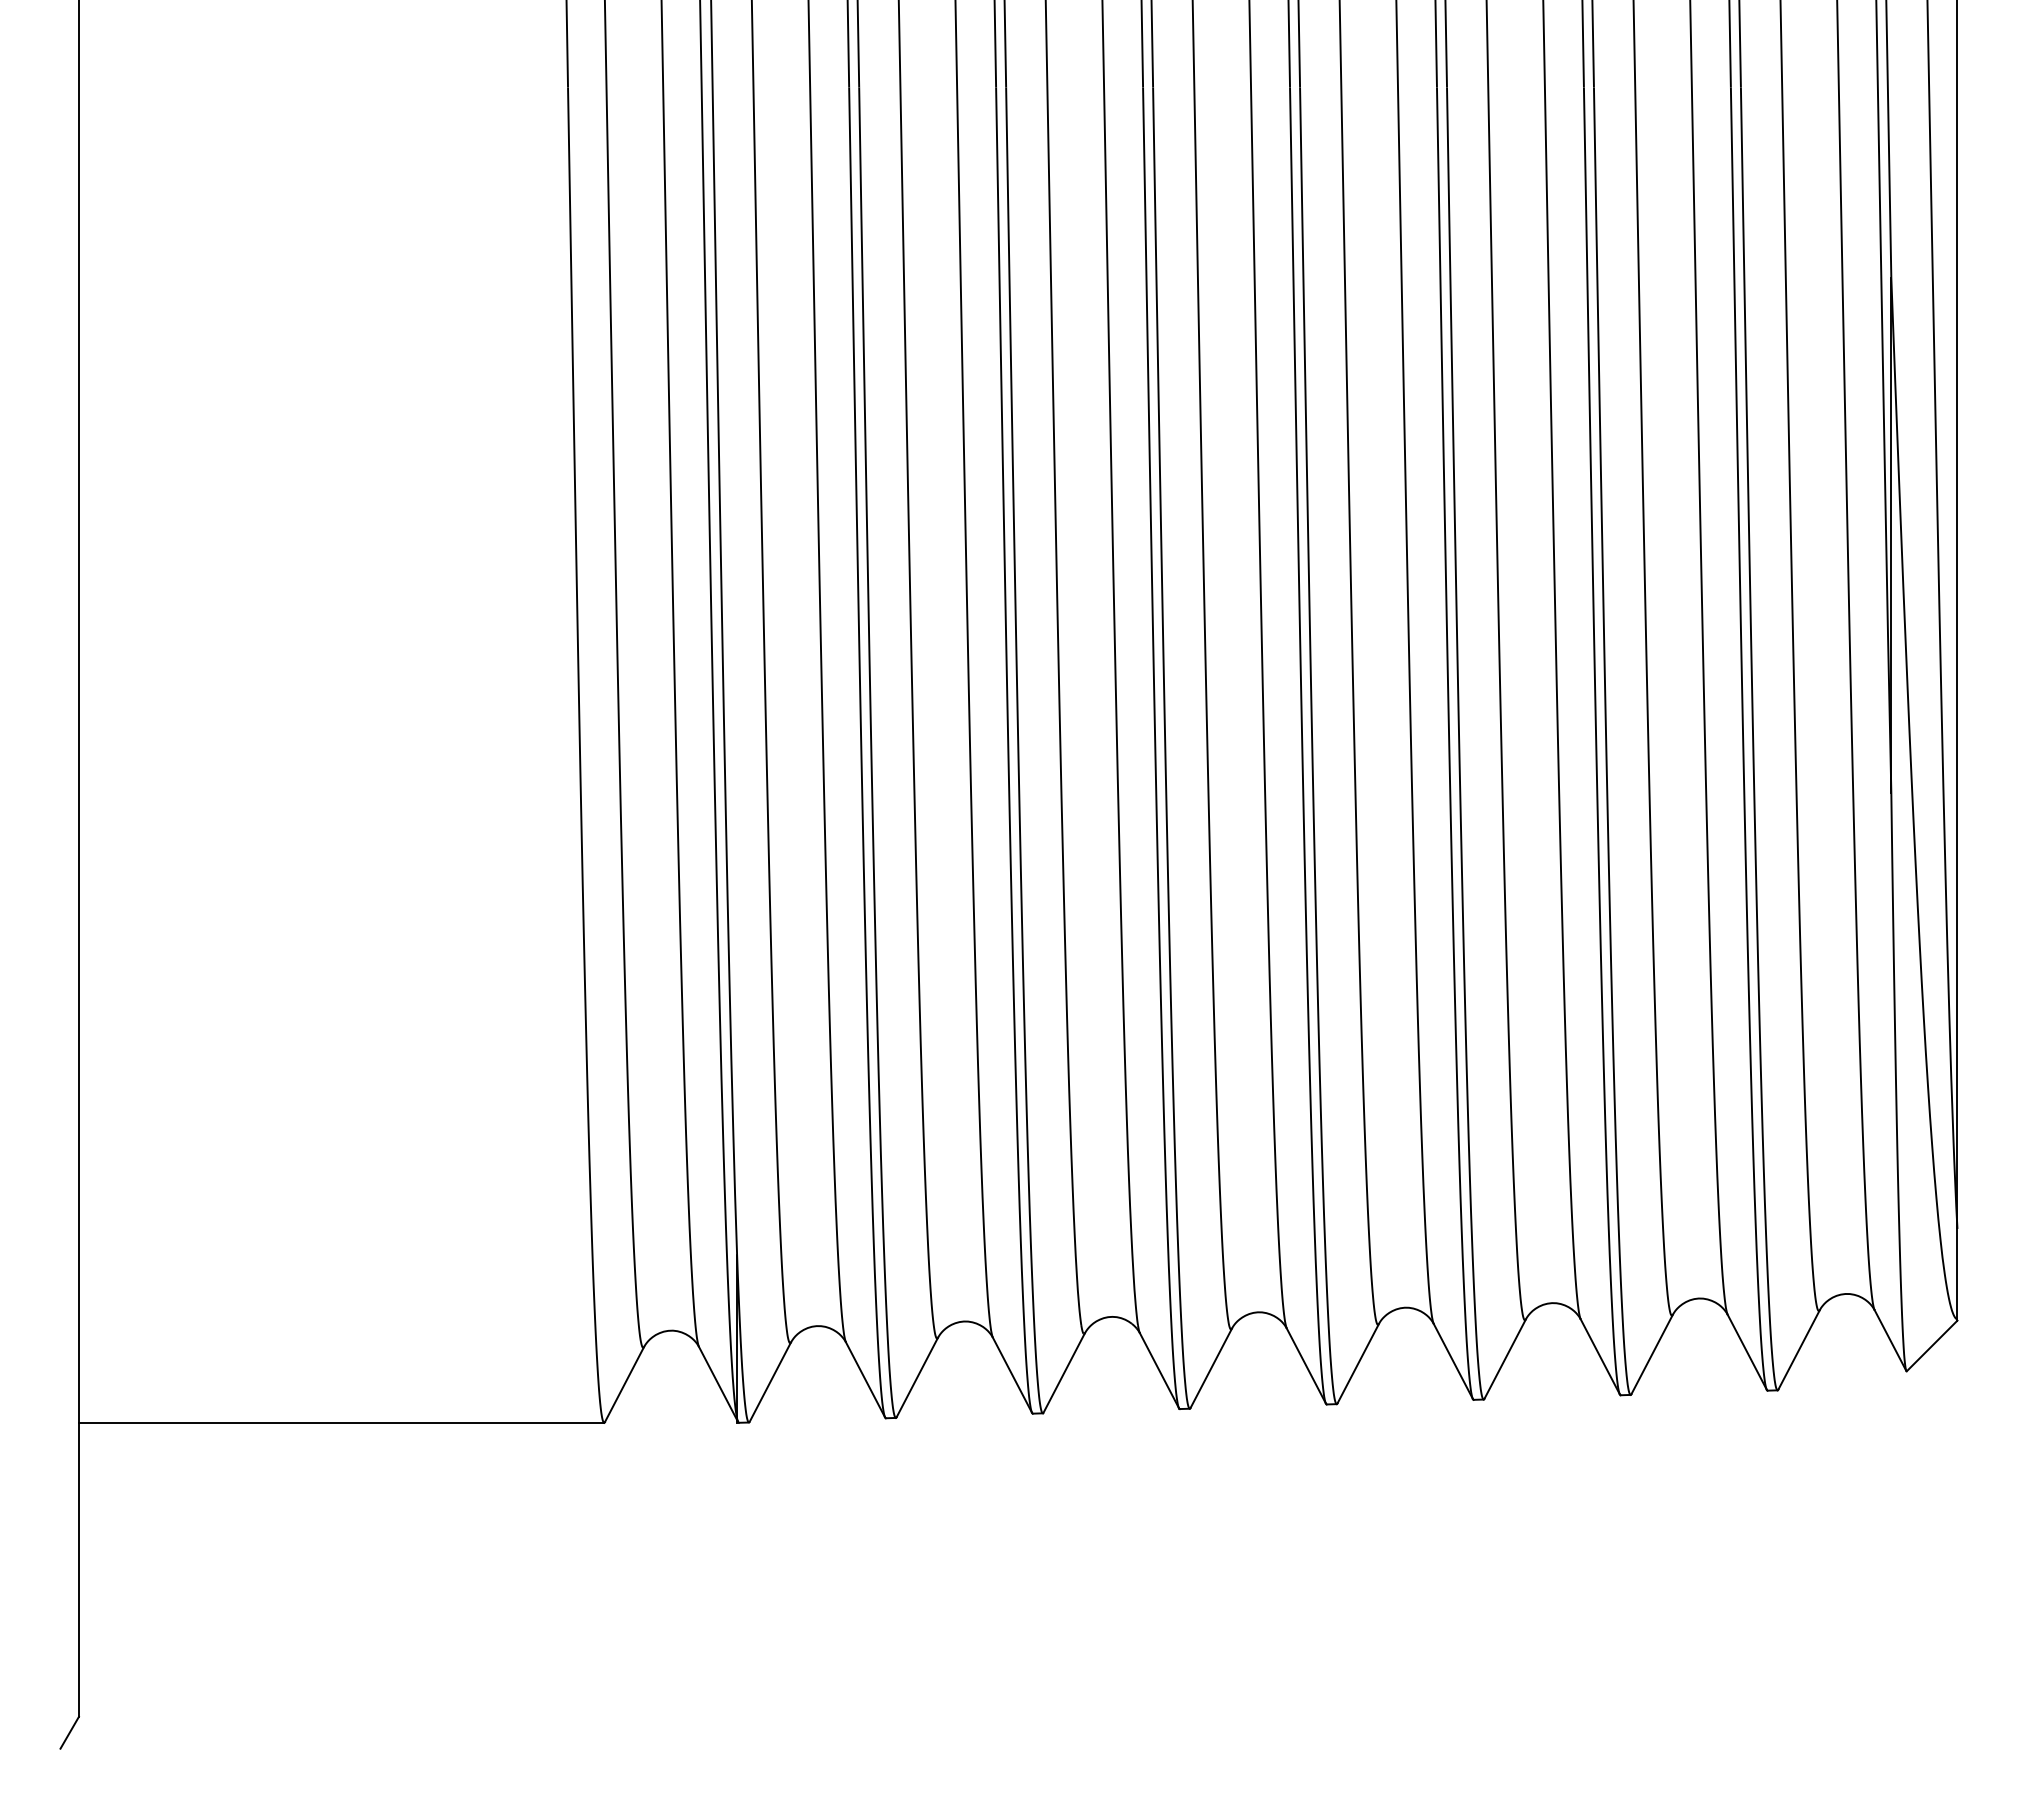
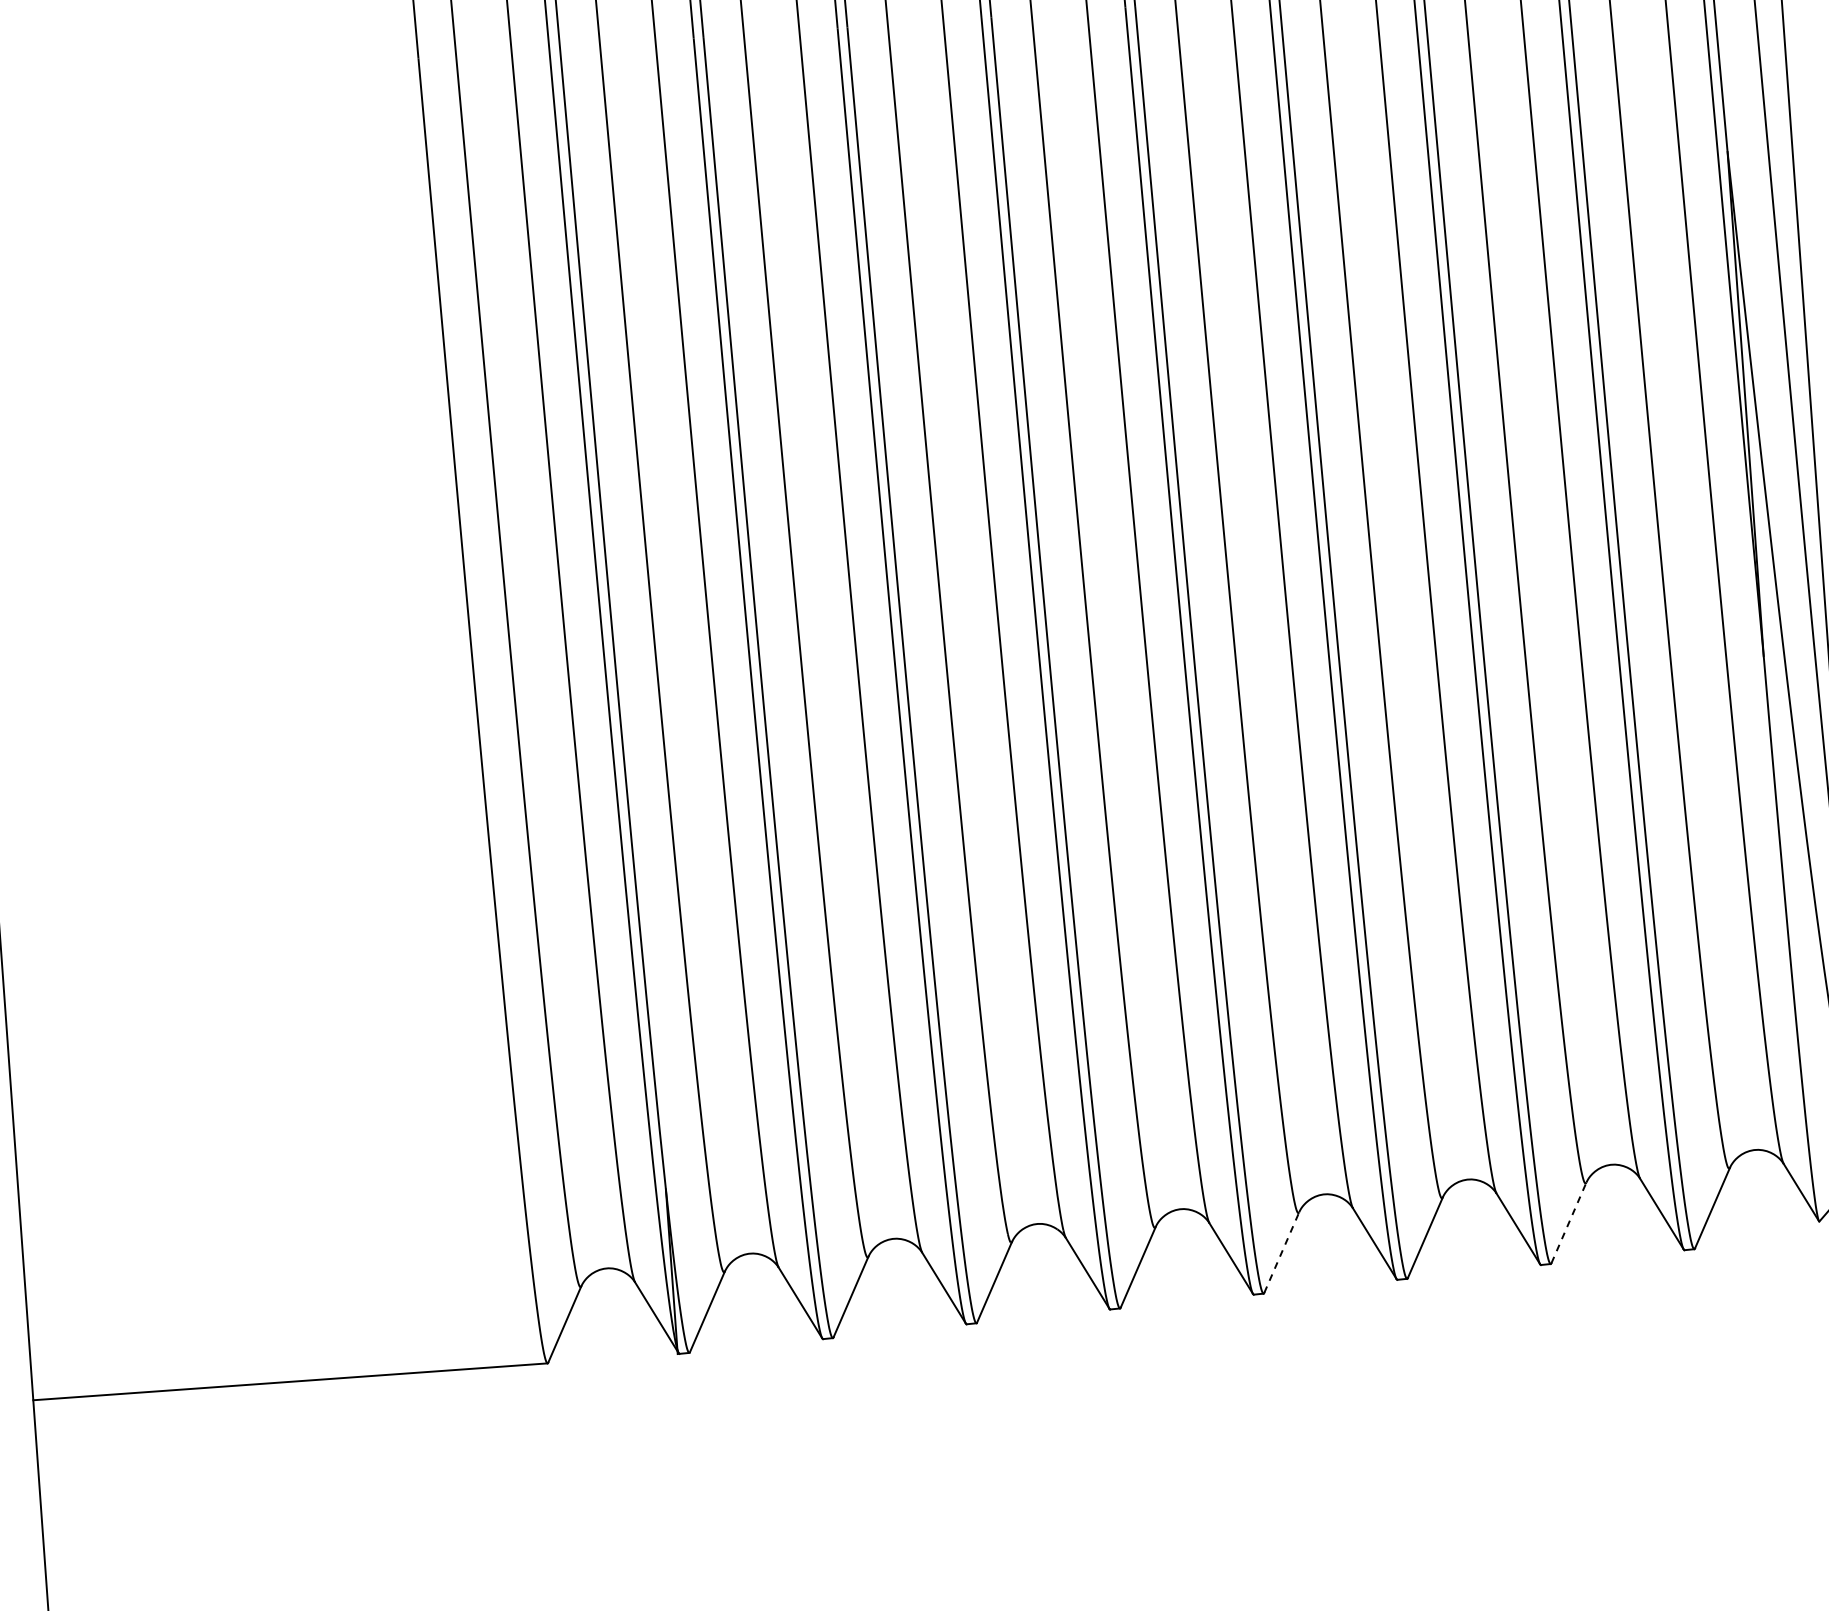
line: (1652, 1354) -> (1569, 1222), solid -> dashed
line: (1358, 1363) -> (1282, 1252), solid -> dashed

